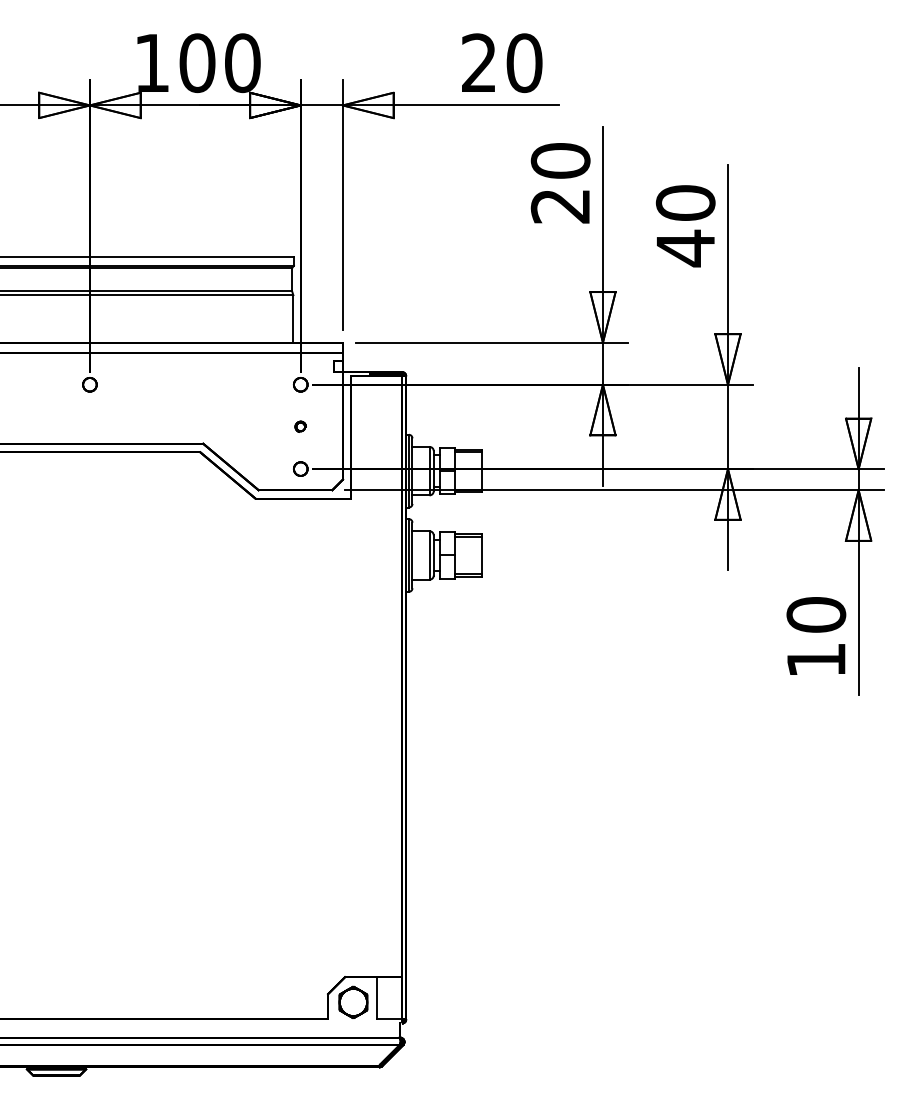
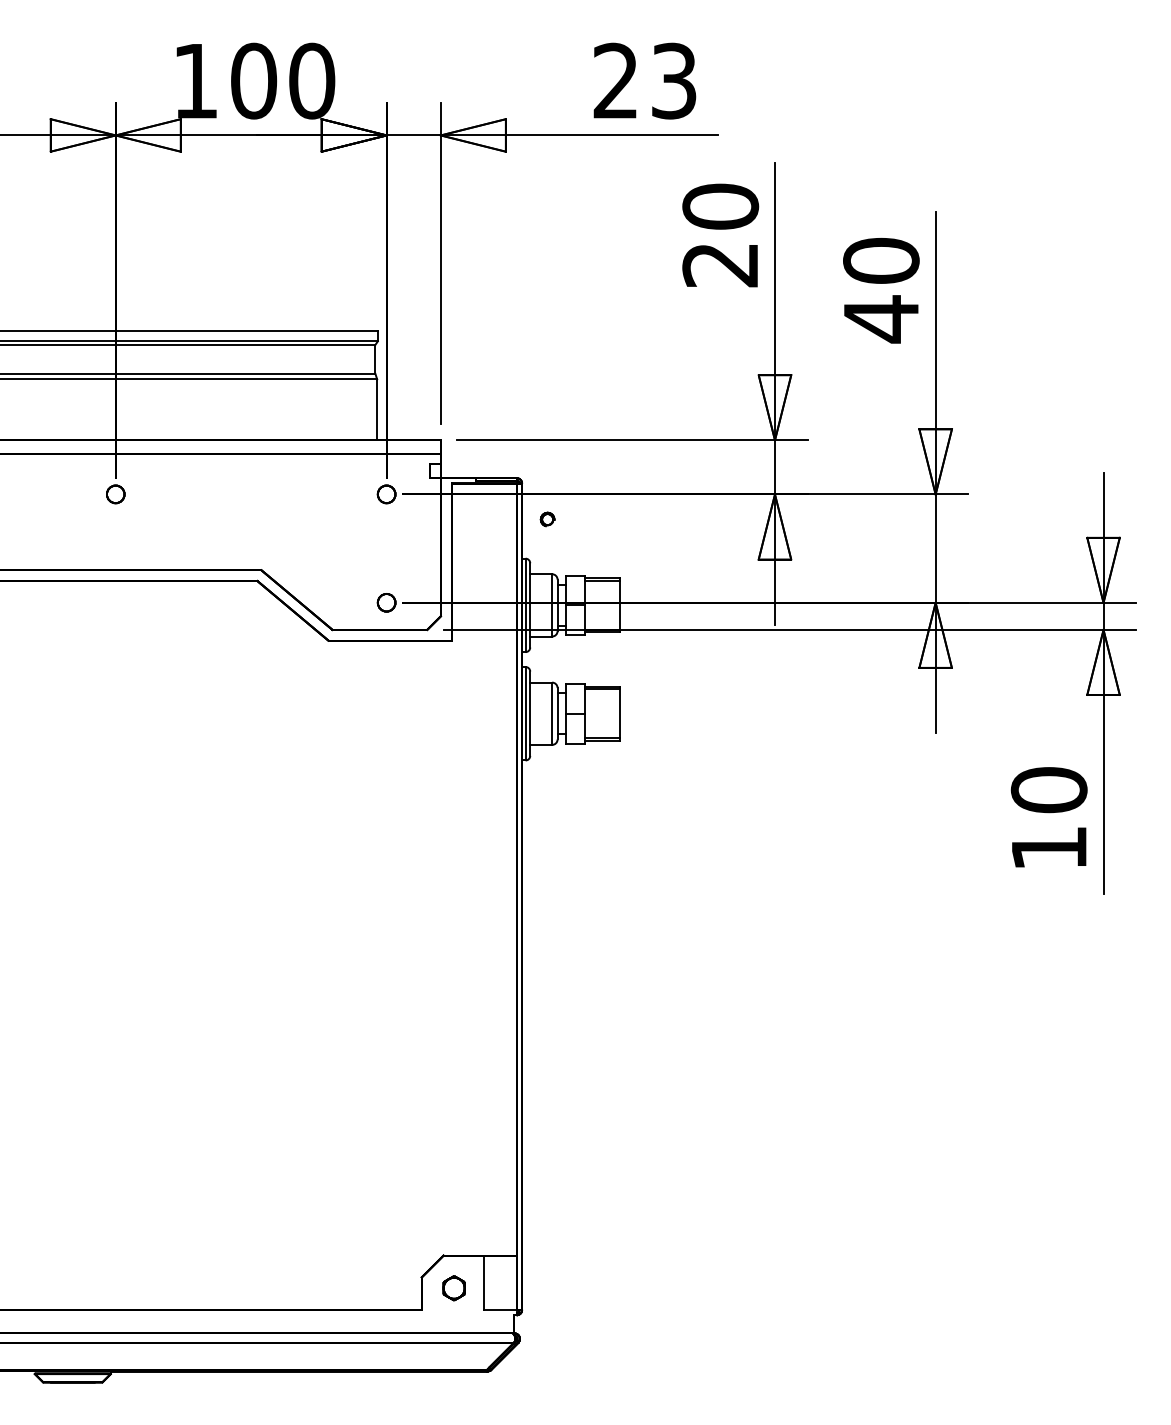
text: (524, 62) -> (674, 80), 20 -> 23
part: (300, 426) -> (547, 519), moved
part: (352, 1002) -> (453, 1288), size x0.6

